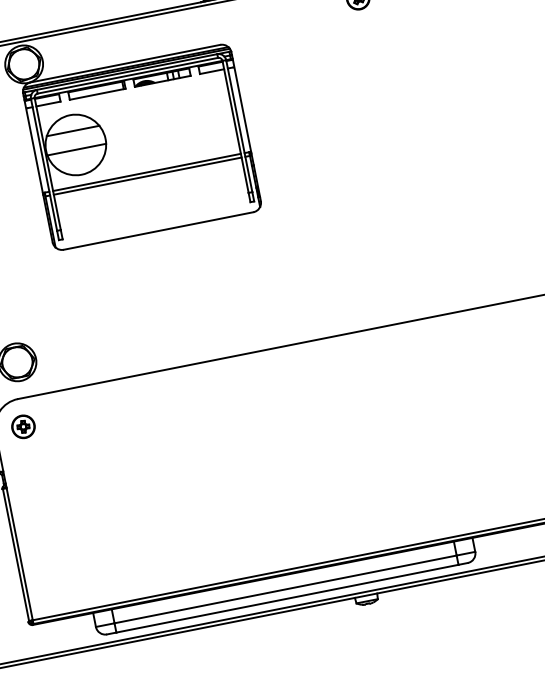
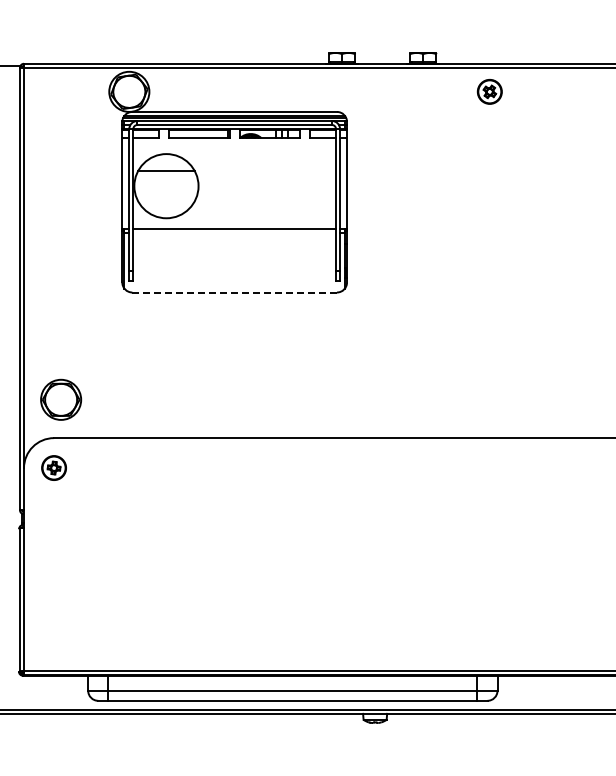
line: (76, 149) -> (166, 191), removed
line: (147, 176) -> (234, 233), removed
line: (158, 231) -> (234, 292), solid -> dashed

